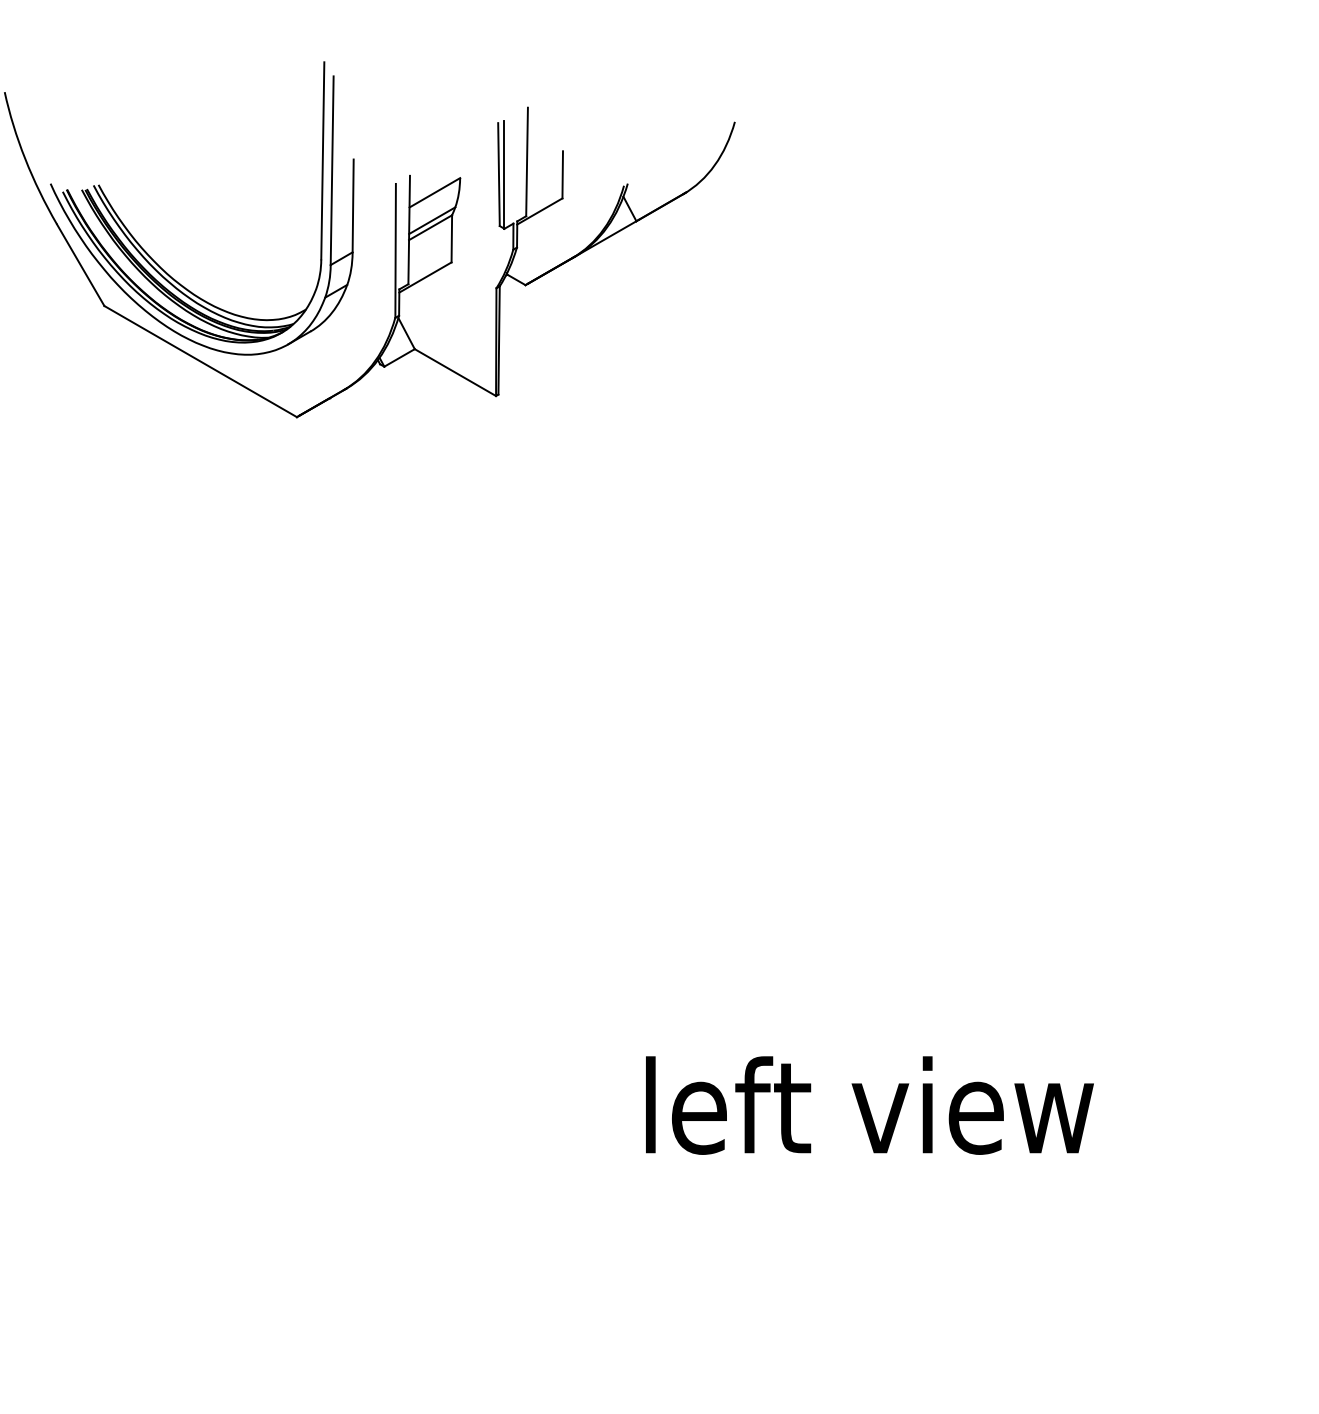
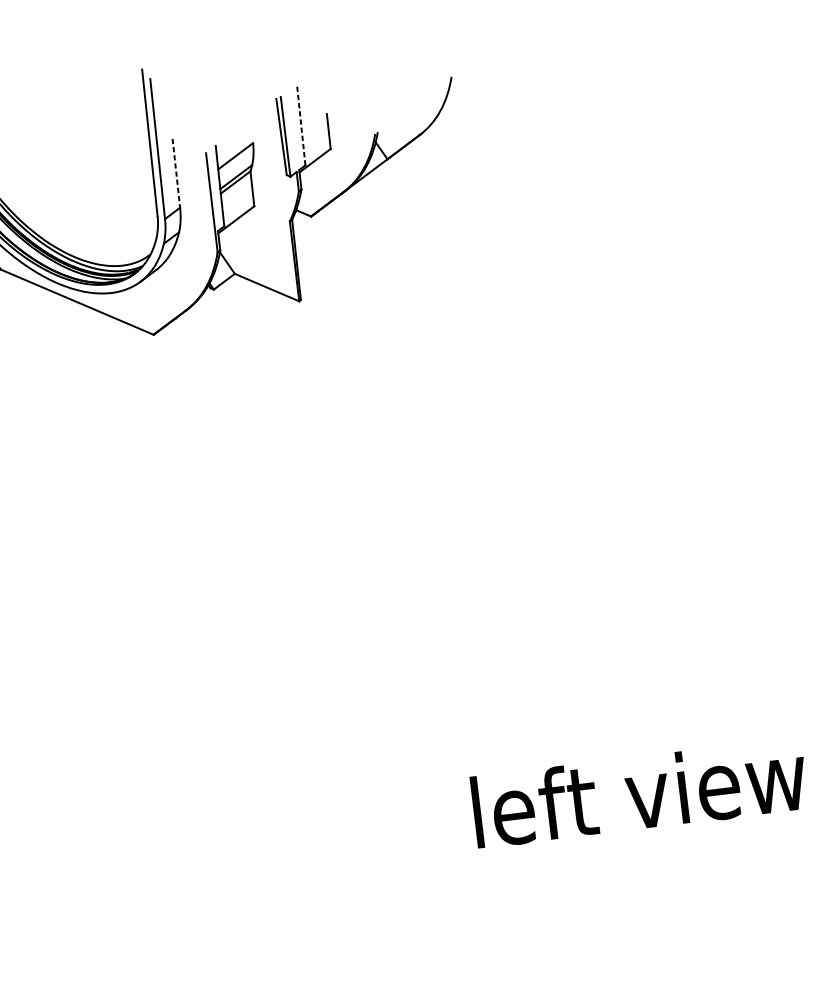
line: (527, 161) -> (301, 124), solid -> dashed
line: (353, 206) -> (176, 173), solid -> dashed

